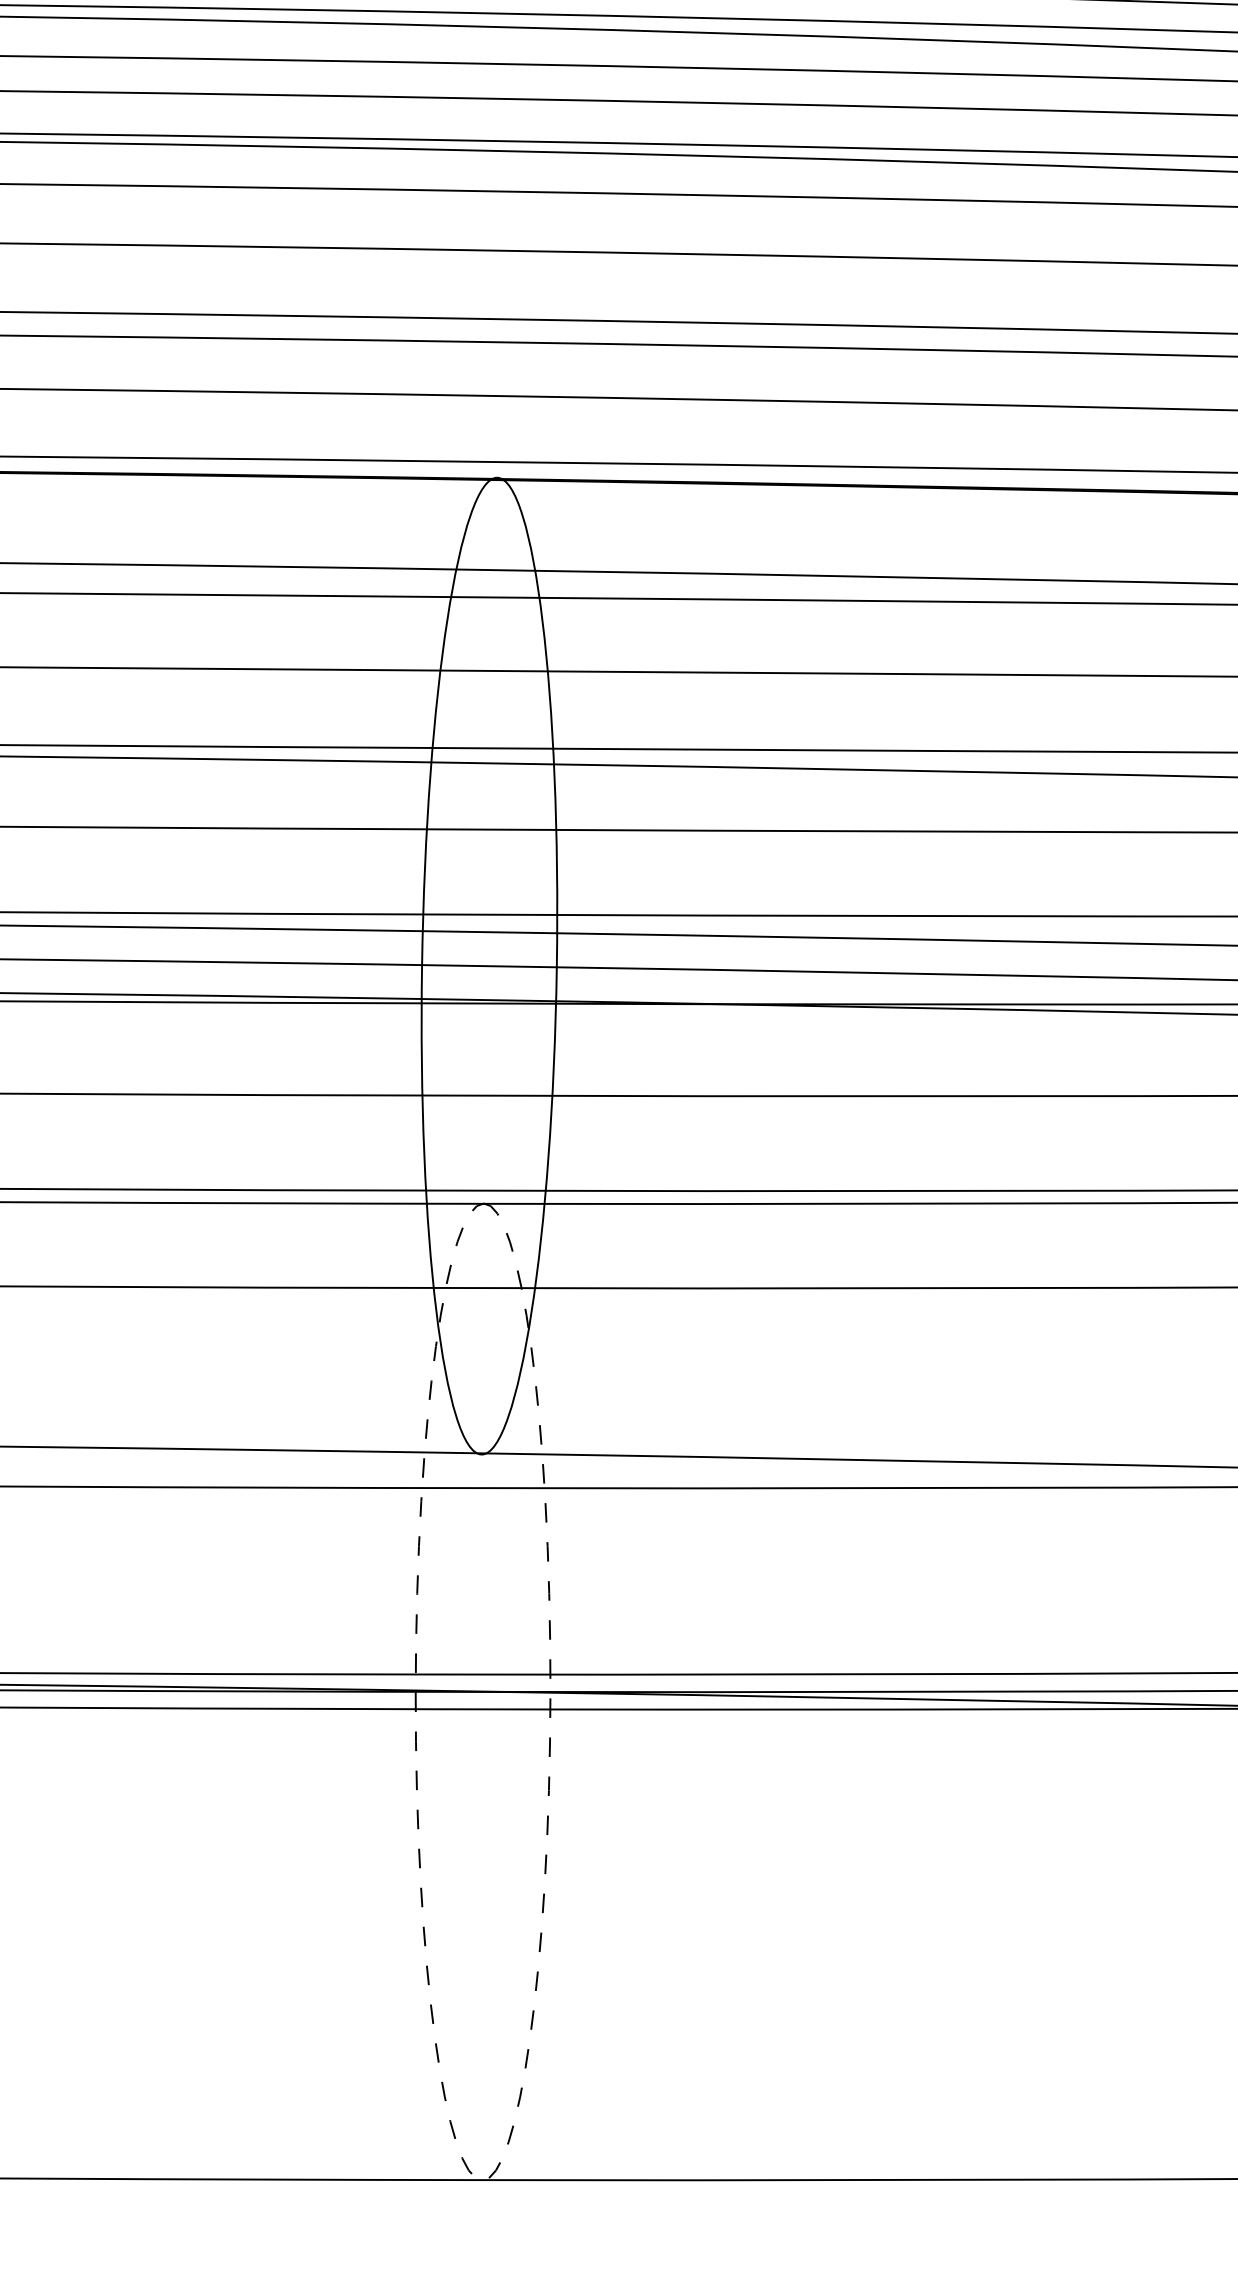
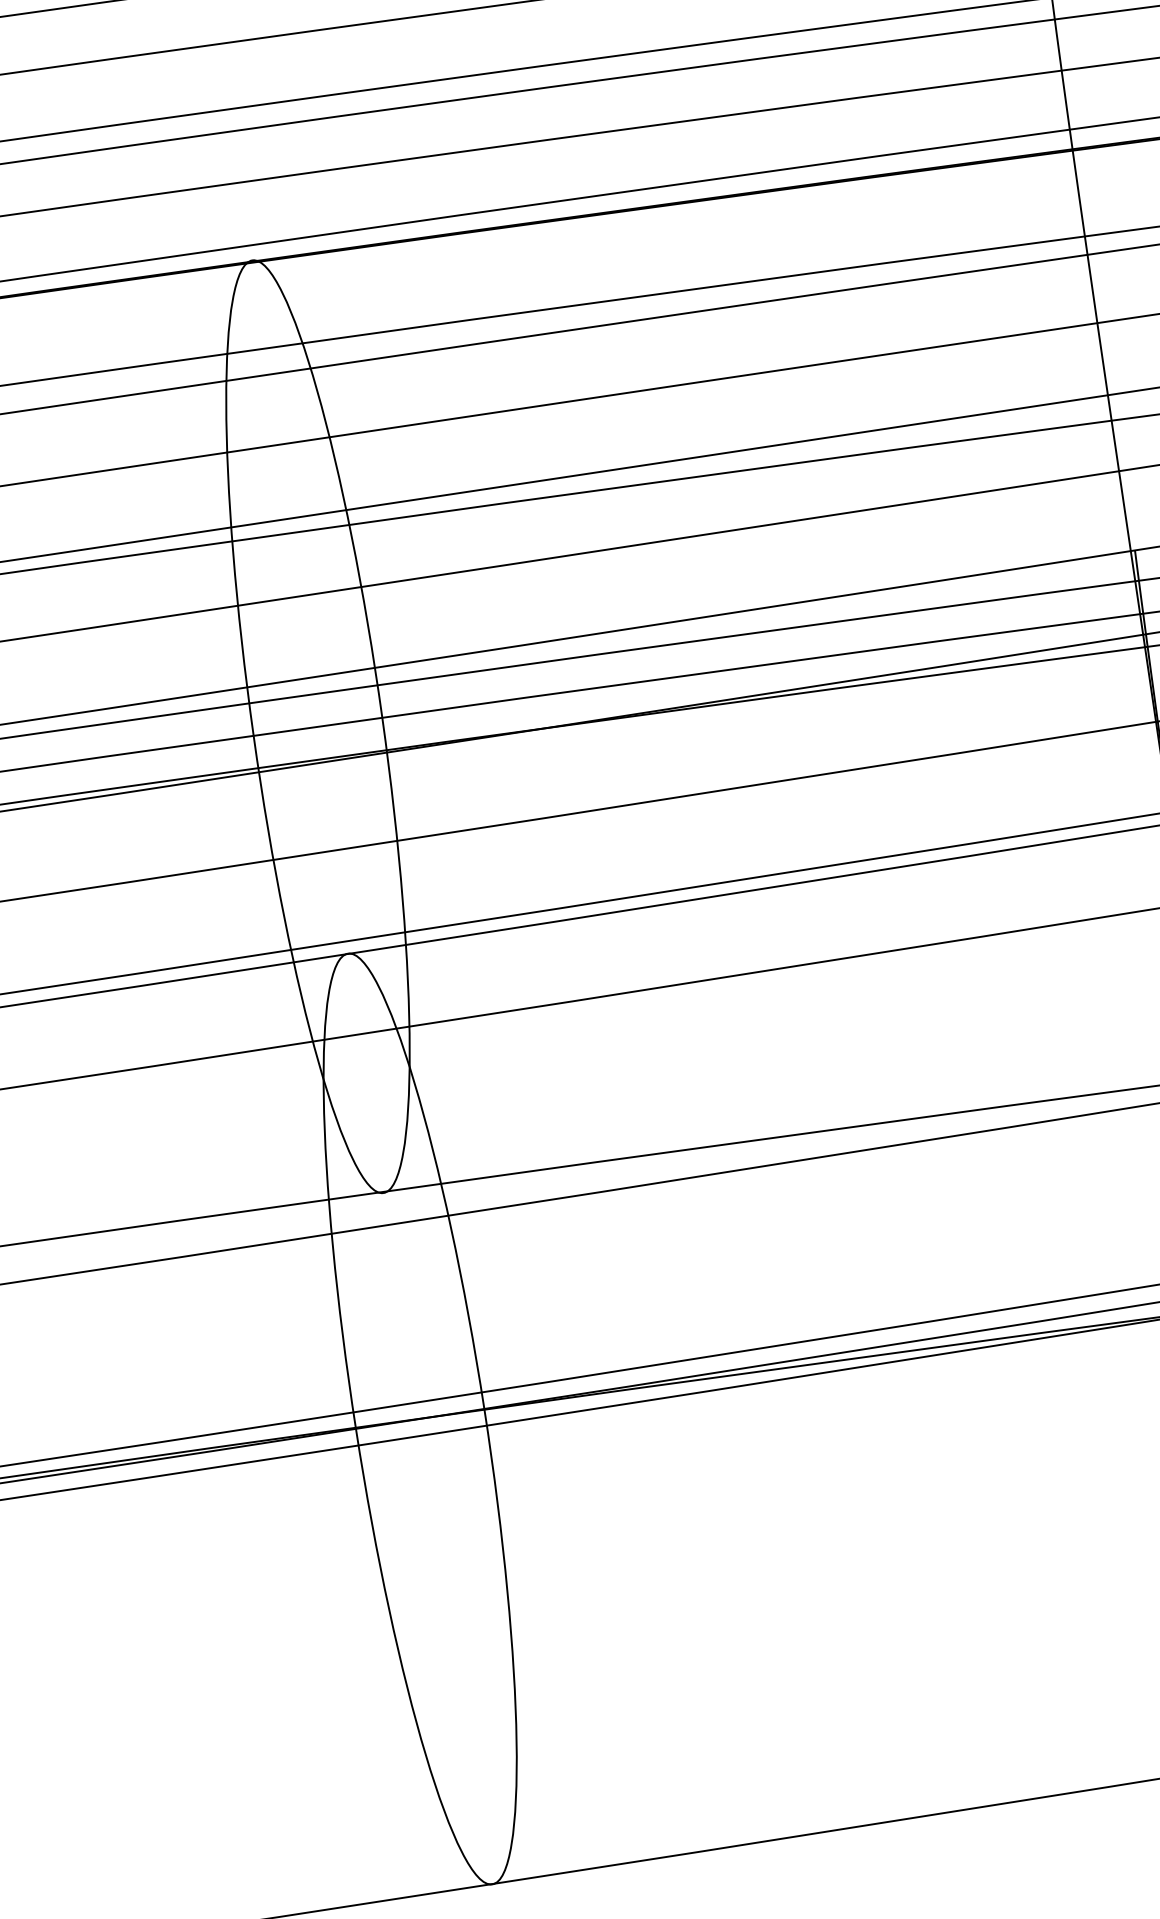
circle: (482, 1691) -> (419, 1418), dashed -> solid

